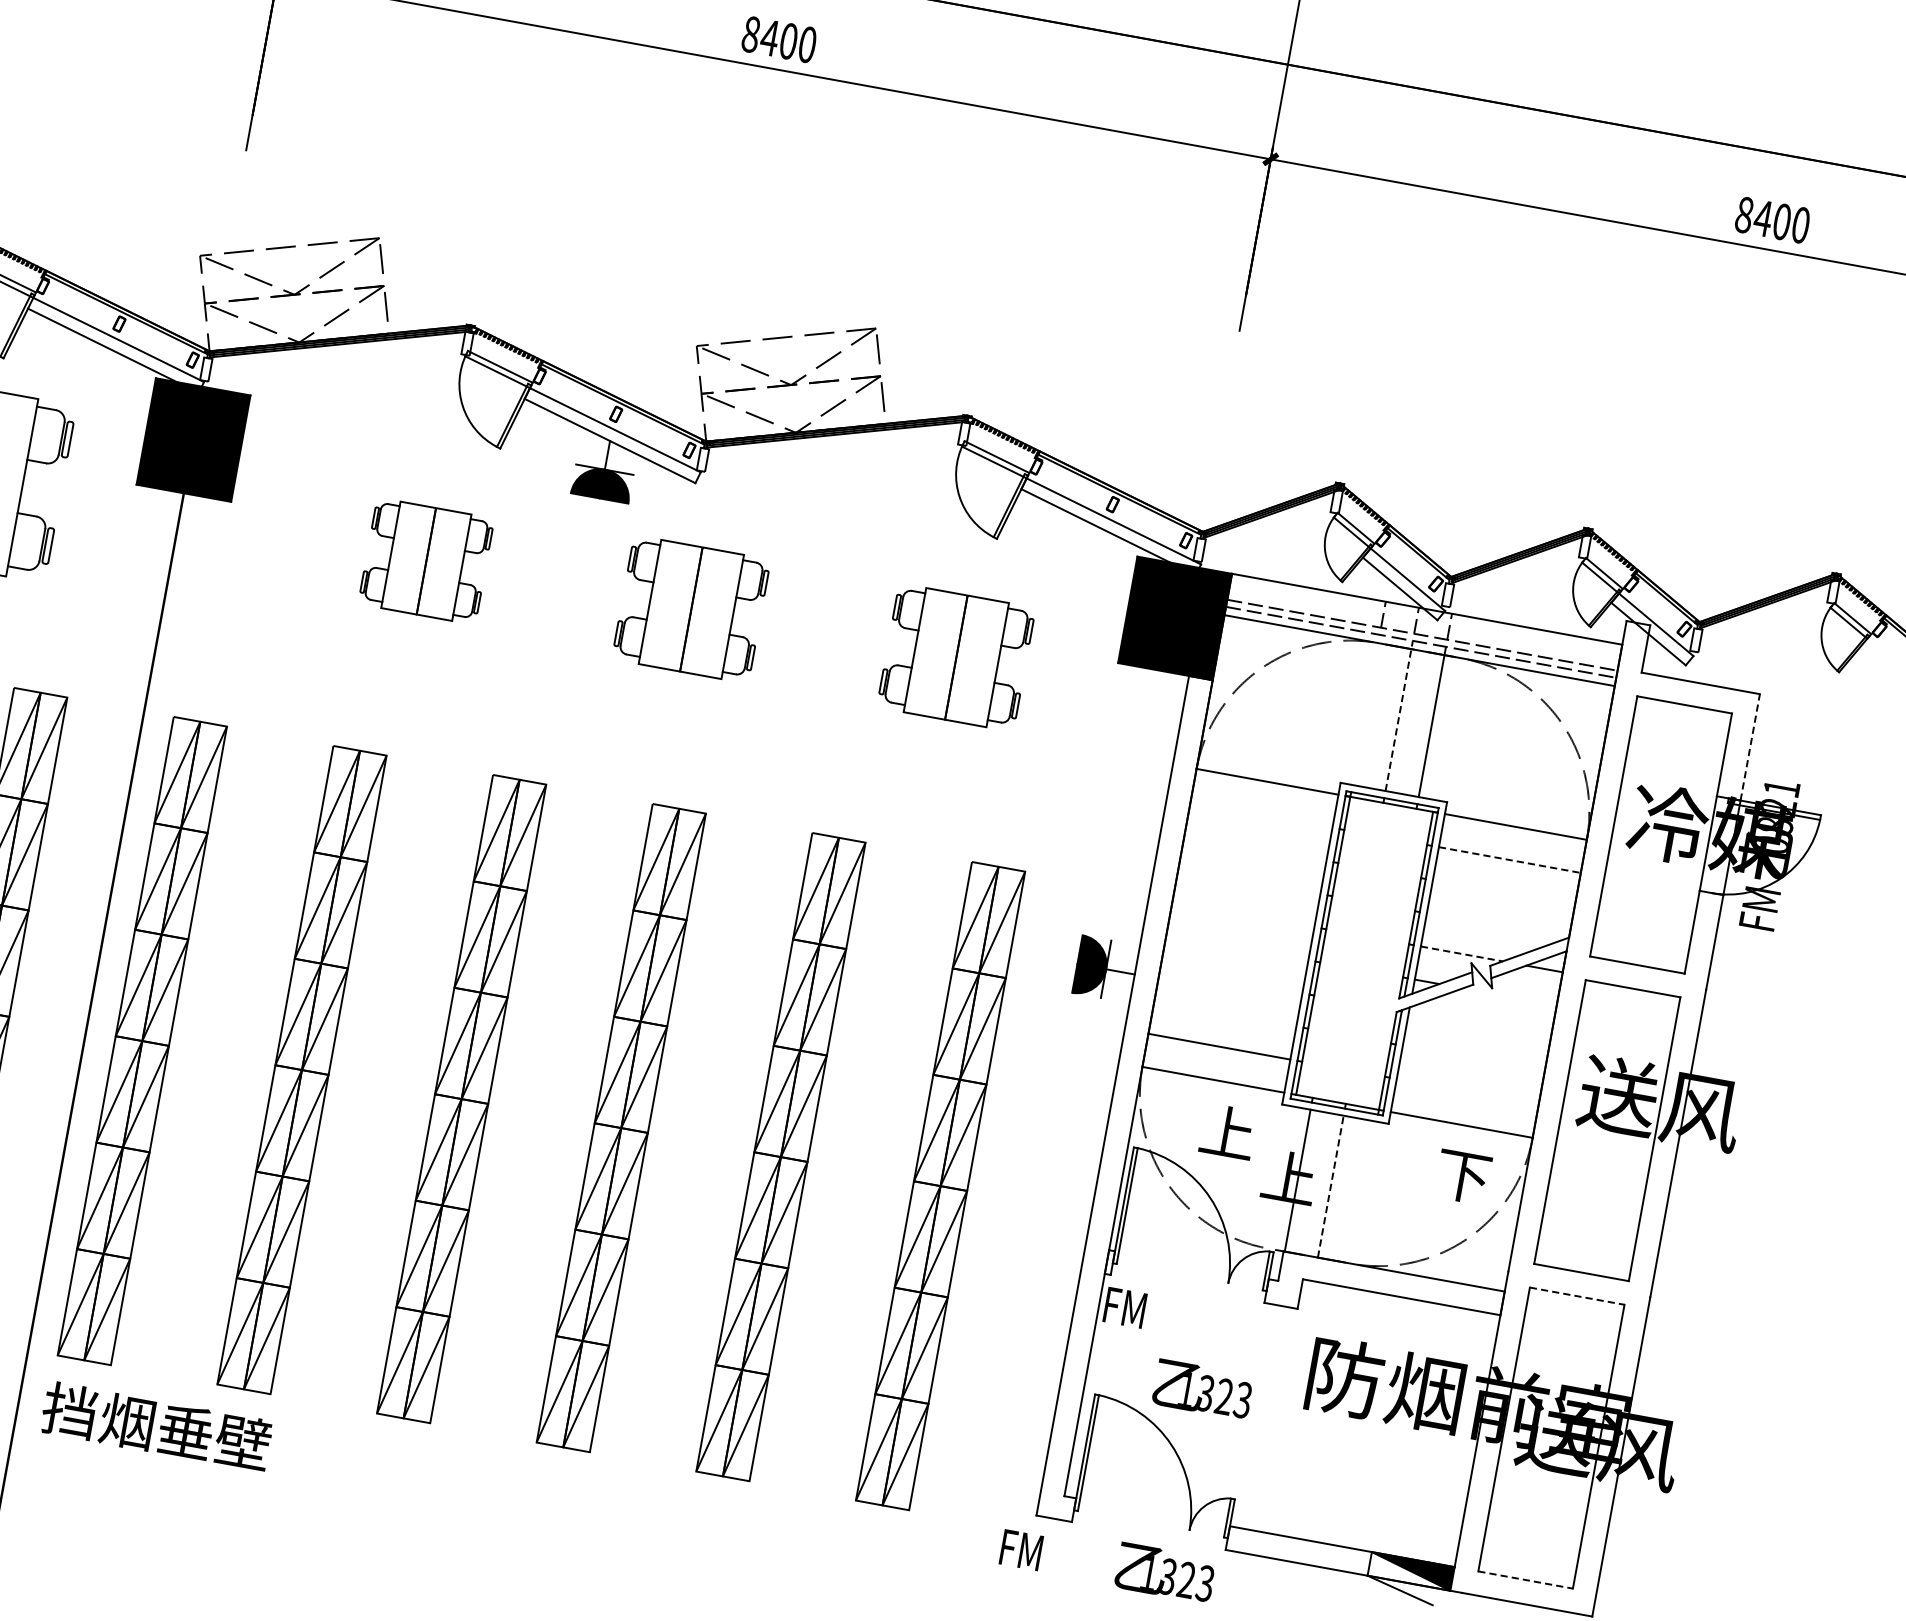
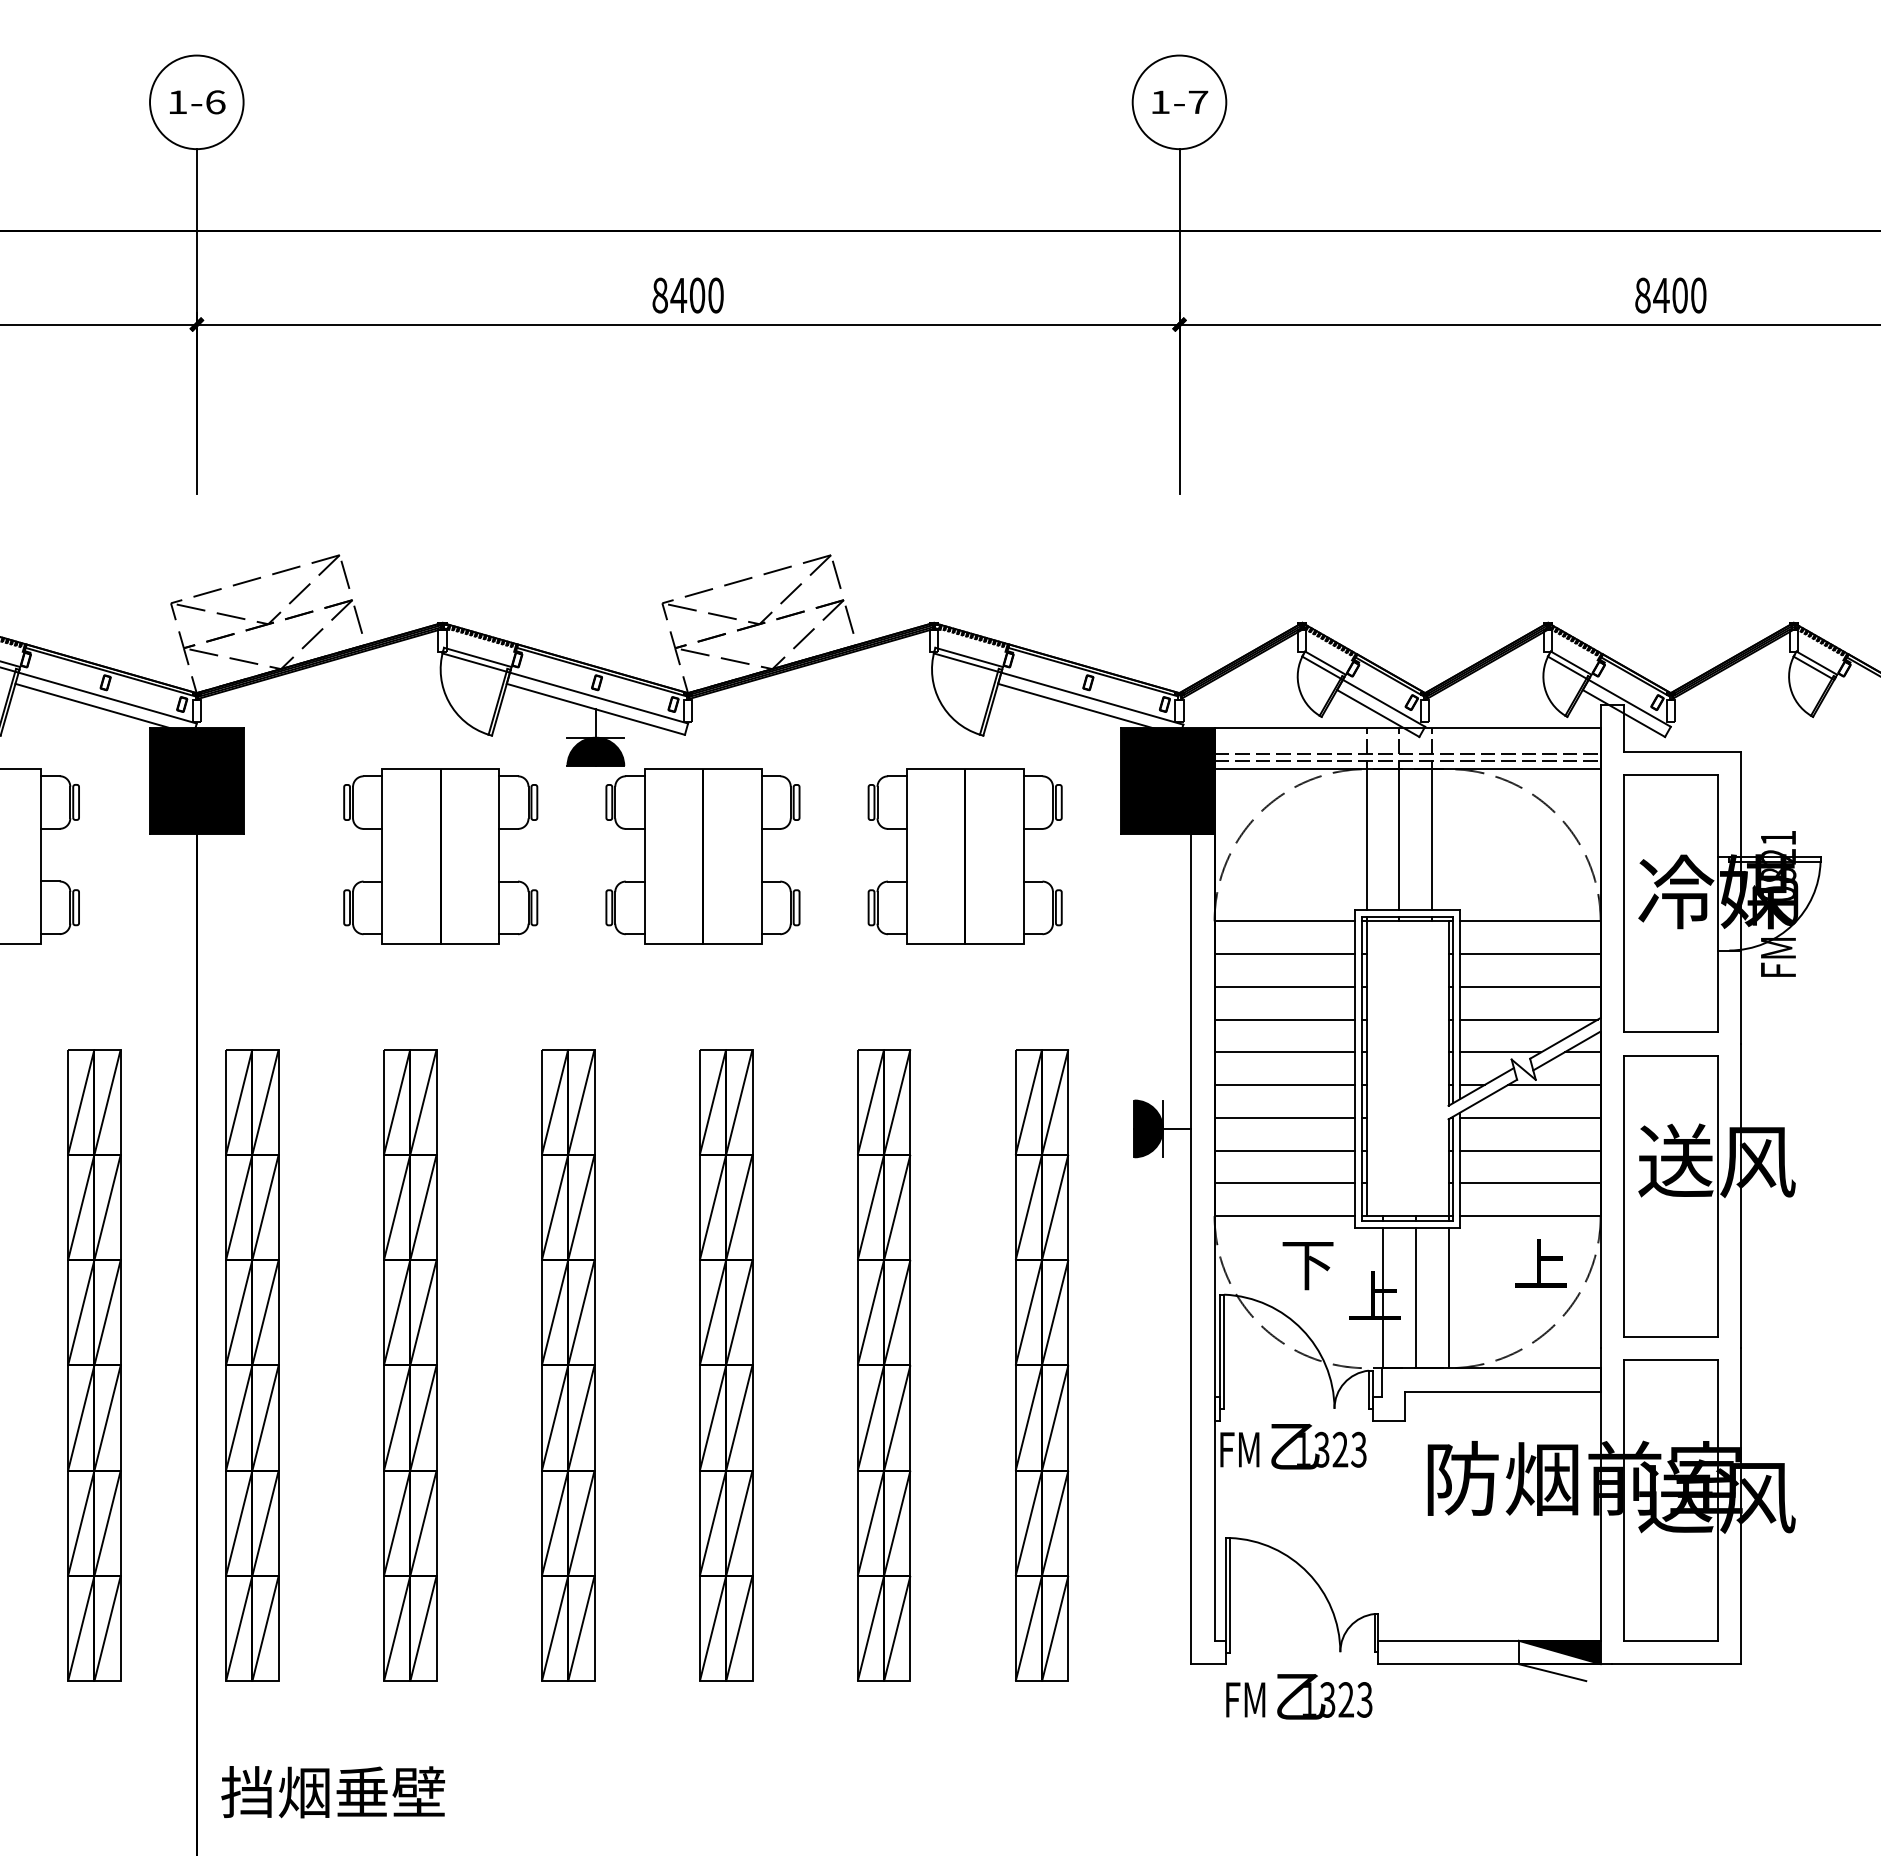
part: (426, 561) -> (440, 856), size x1.67
part: (690, 609) -> (702, 856), size x1.43
part: (955, 657) -> (964, 856), size x1.43
line: (1365, 710) -> (1366, 835), added
line: (1399, 715) -> (1399, 834), dashed -> solid
line: (1750, 747) -> (1741, 804), dashed -> solid
line: (1261, 815) -> (1284, 954), added
line: (1255, 847) -> (1284, 986), added
line: (1509, 860) -> (1530, 954), dashed -> solid
line: (1249, 881) -> (1284, 1019), added
line: (1503, 892) -> (1530, 986), added
line: (1243, 914) -> (1284, 1052), added
line: (1496, 926) -> (1529, 1019), added
line: (1237, 947) -> (1284, 1085), added
line: (1461, 954) -> (1500, 1052), dashed -> solid
line: (1231, 980) -> (1284, 1117), added
line: (1509, 997) -> (1553, 1085), added
line: (1225, 1013) -> (1284, 1150), added
line: (1479, 1025) -> (1530, 1117), added
line: (1473, 1058) -> (1530, 1150), added
line: (1467, 1092) -> (1530, 1183), added
text: (1227, 1132) -> (1307, 1264), 上 -> 下
text: (1462, 1175) -> (1540, 1264), 下 -> 上
line: (1330, 1186) -> (1415, 1297), dashed -> solid
line: (1363, 1192) -> (1448, 1297), added
line: (1576, 1295) -> (1670, 1359), dashed -> solid
text: (1202, 1389) -> (1318, 1446), moved
text: (155, 1426) -> (332, 1792), moved
text: (1021, 1549) -> (1245, 1699), moved
line: (1525, 1579) -> (1670, 1640), dashed -> solid

